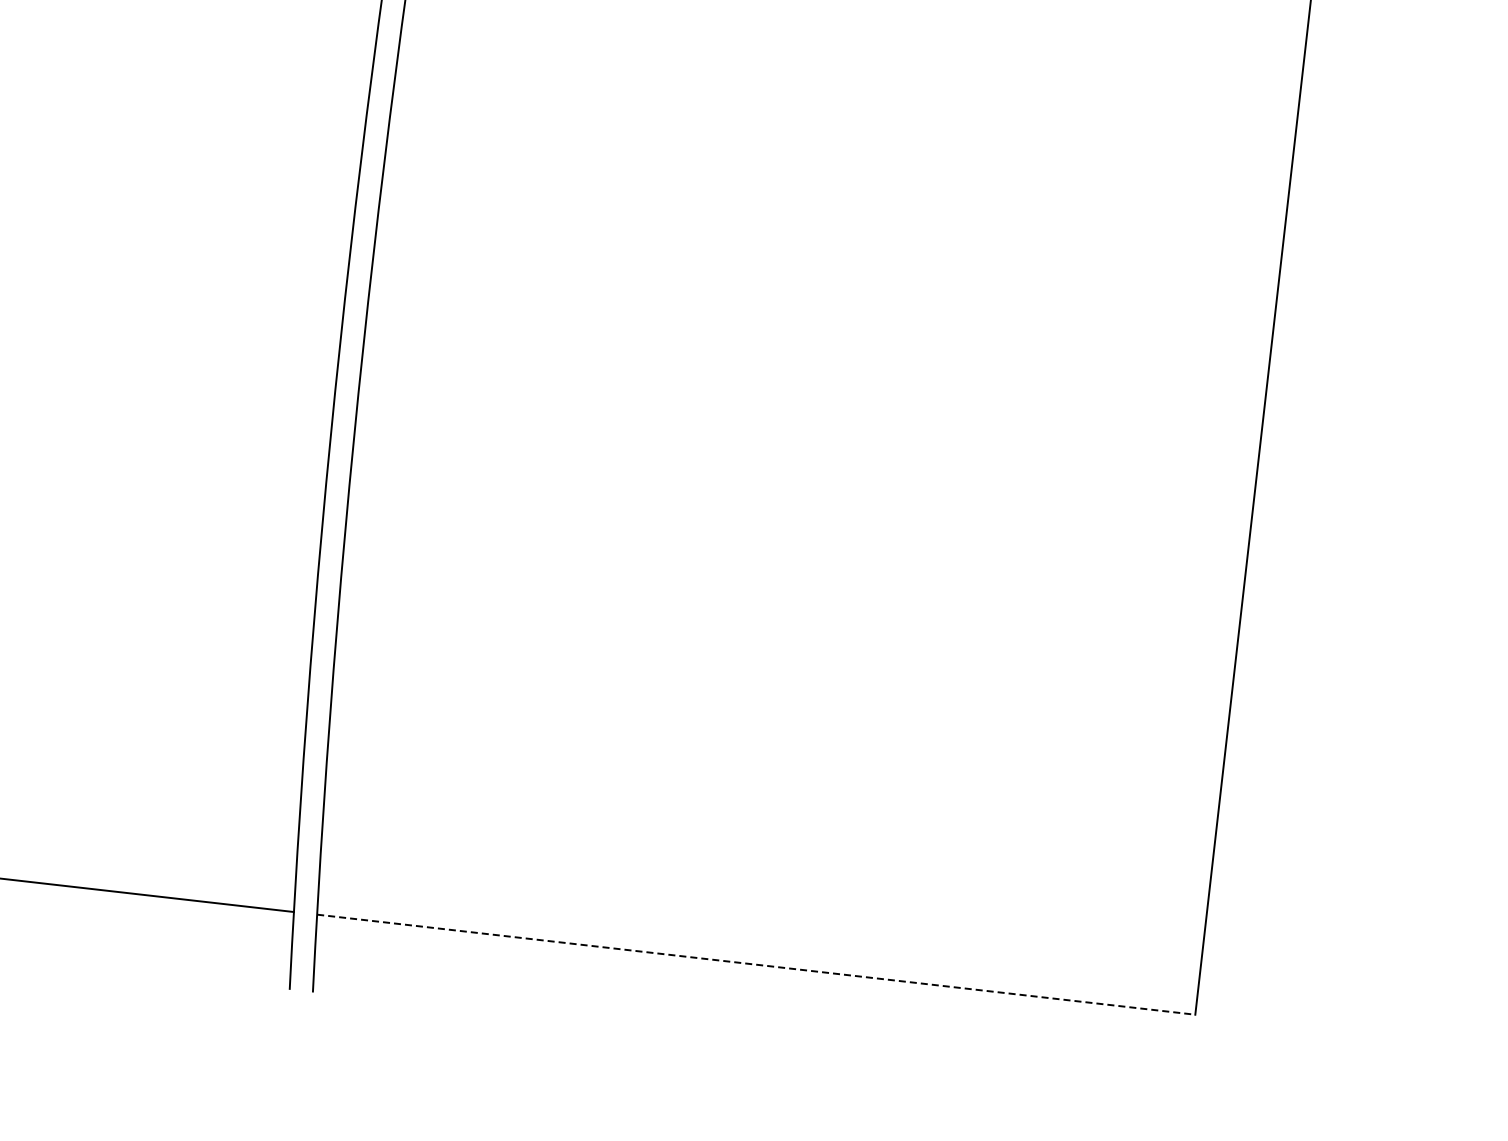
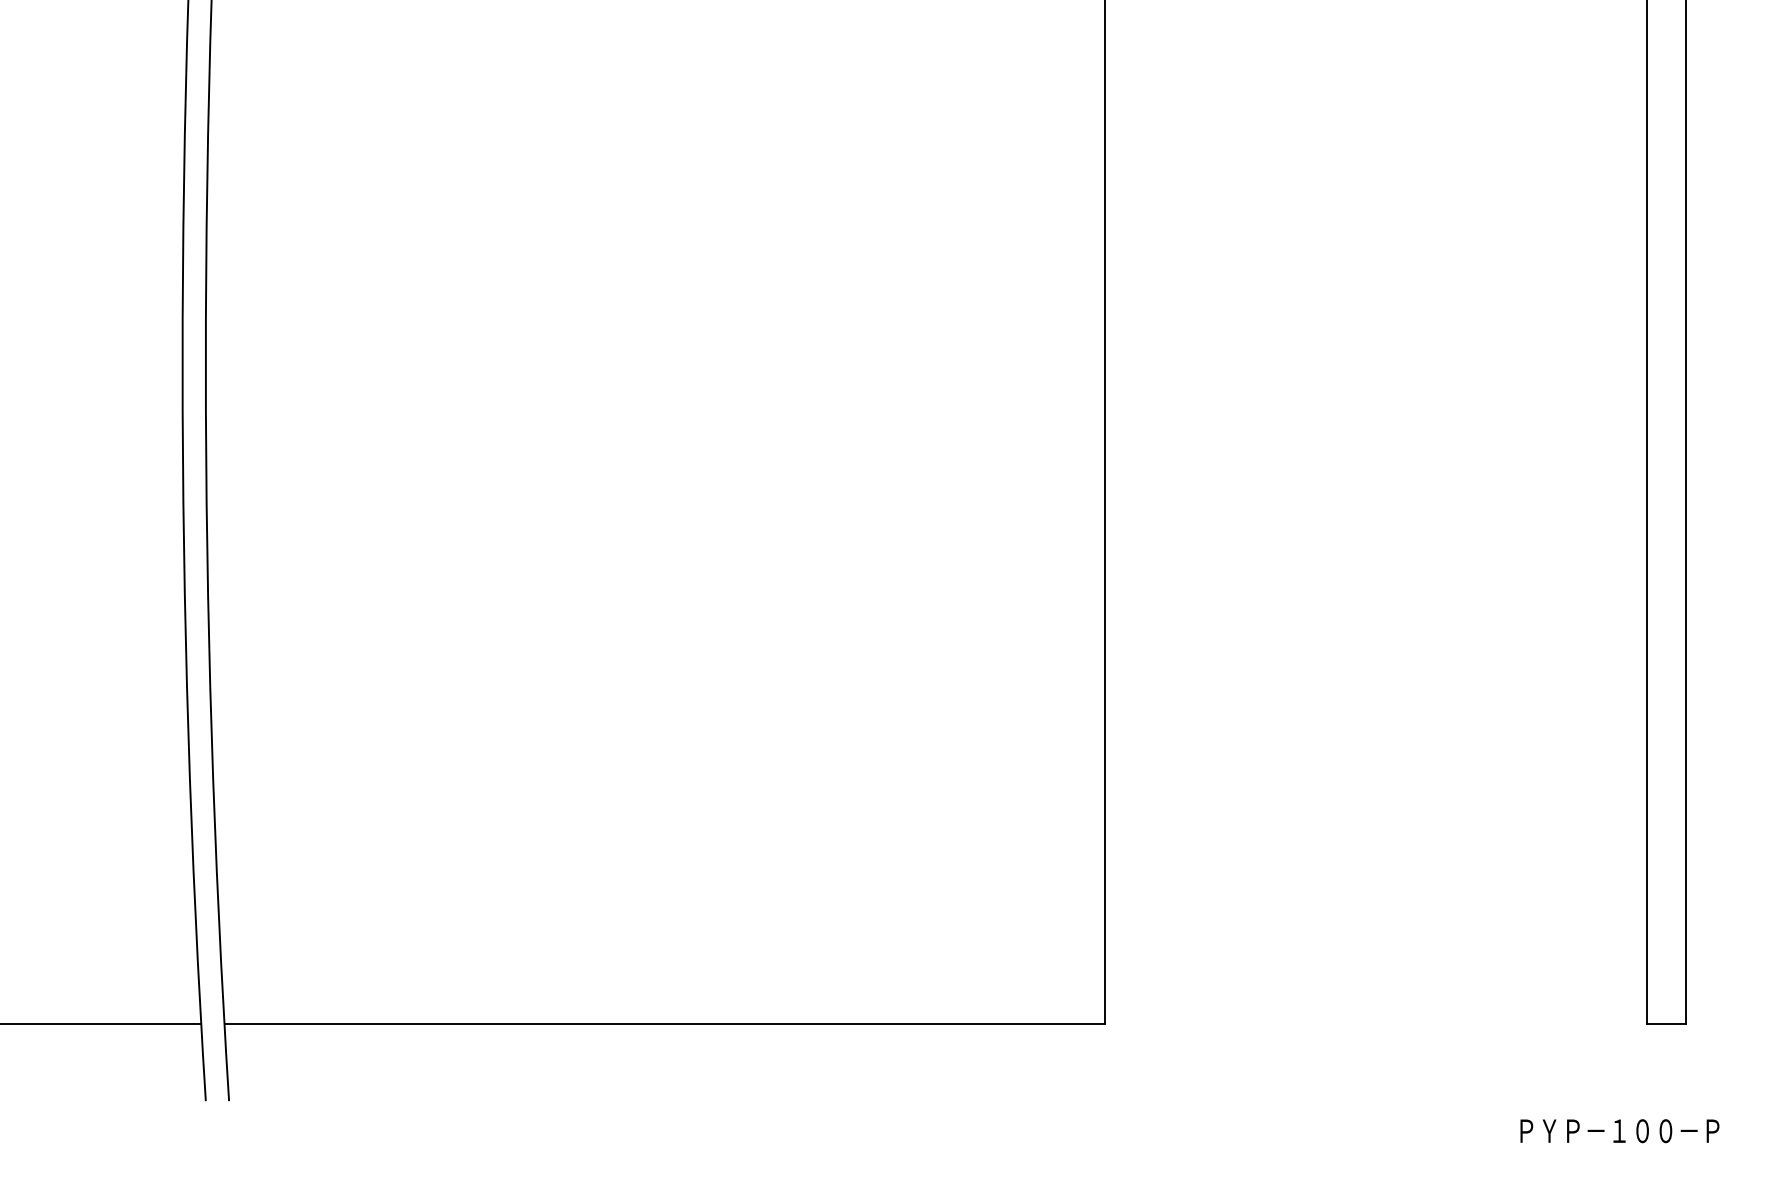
line: (757, 964) -> (665, 1023), dashed -> solid

